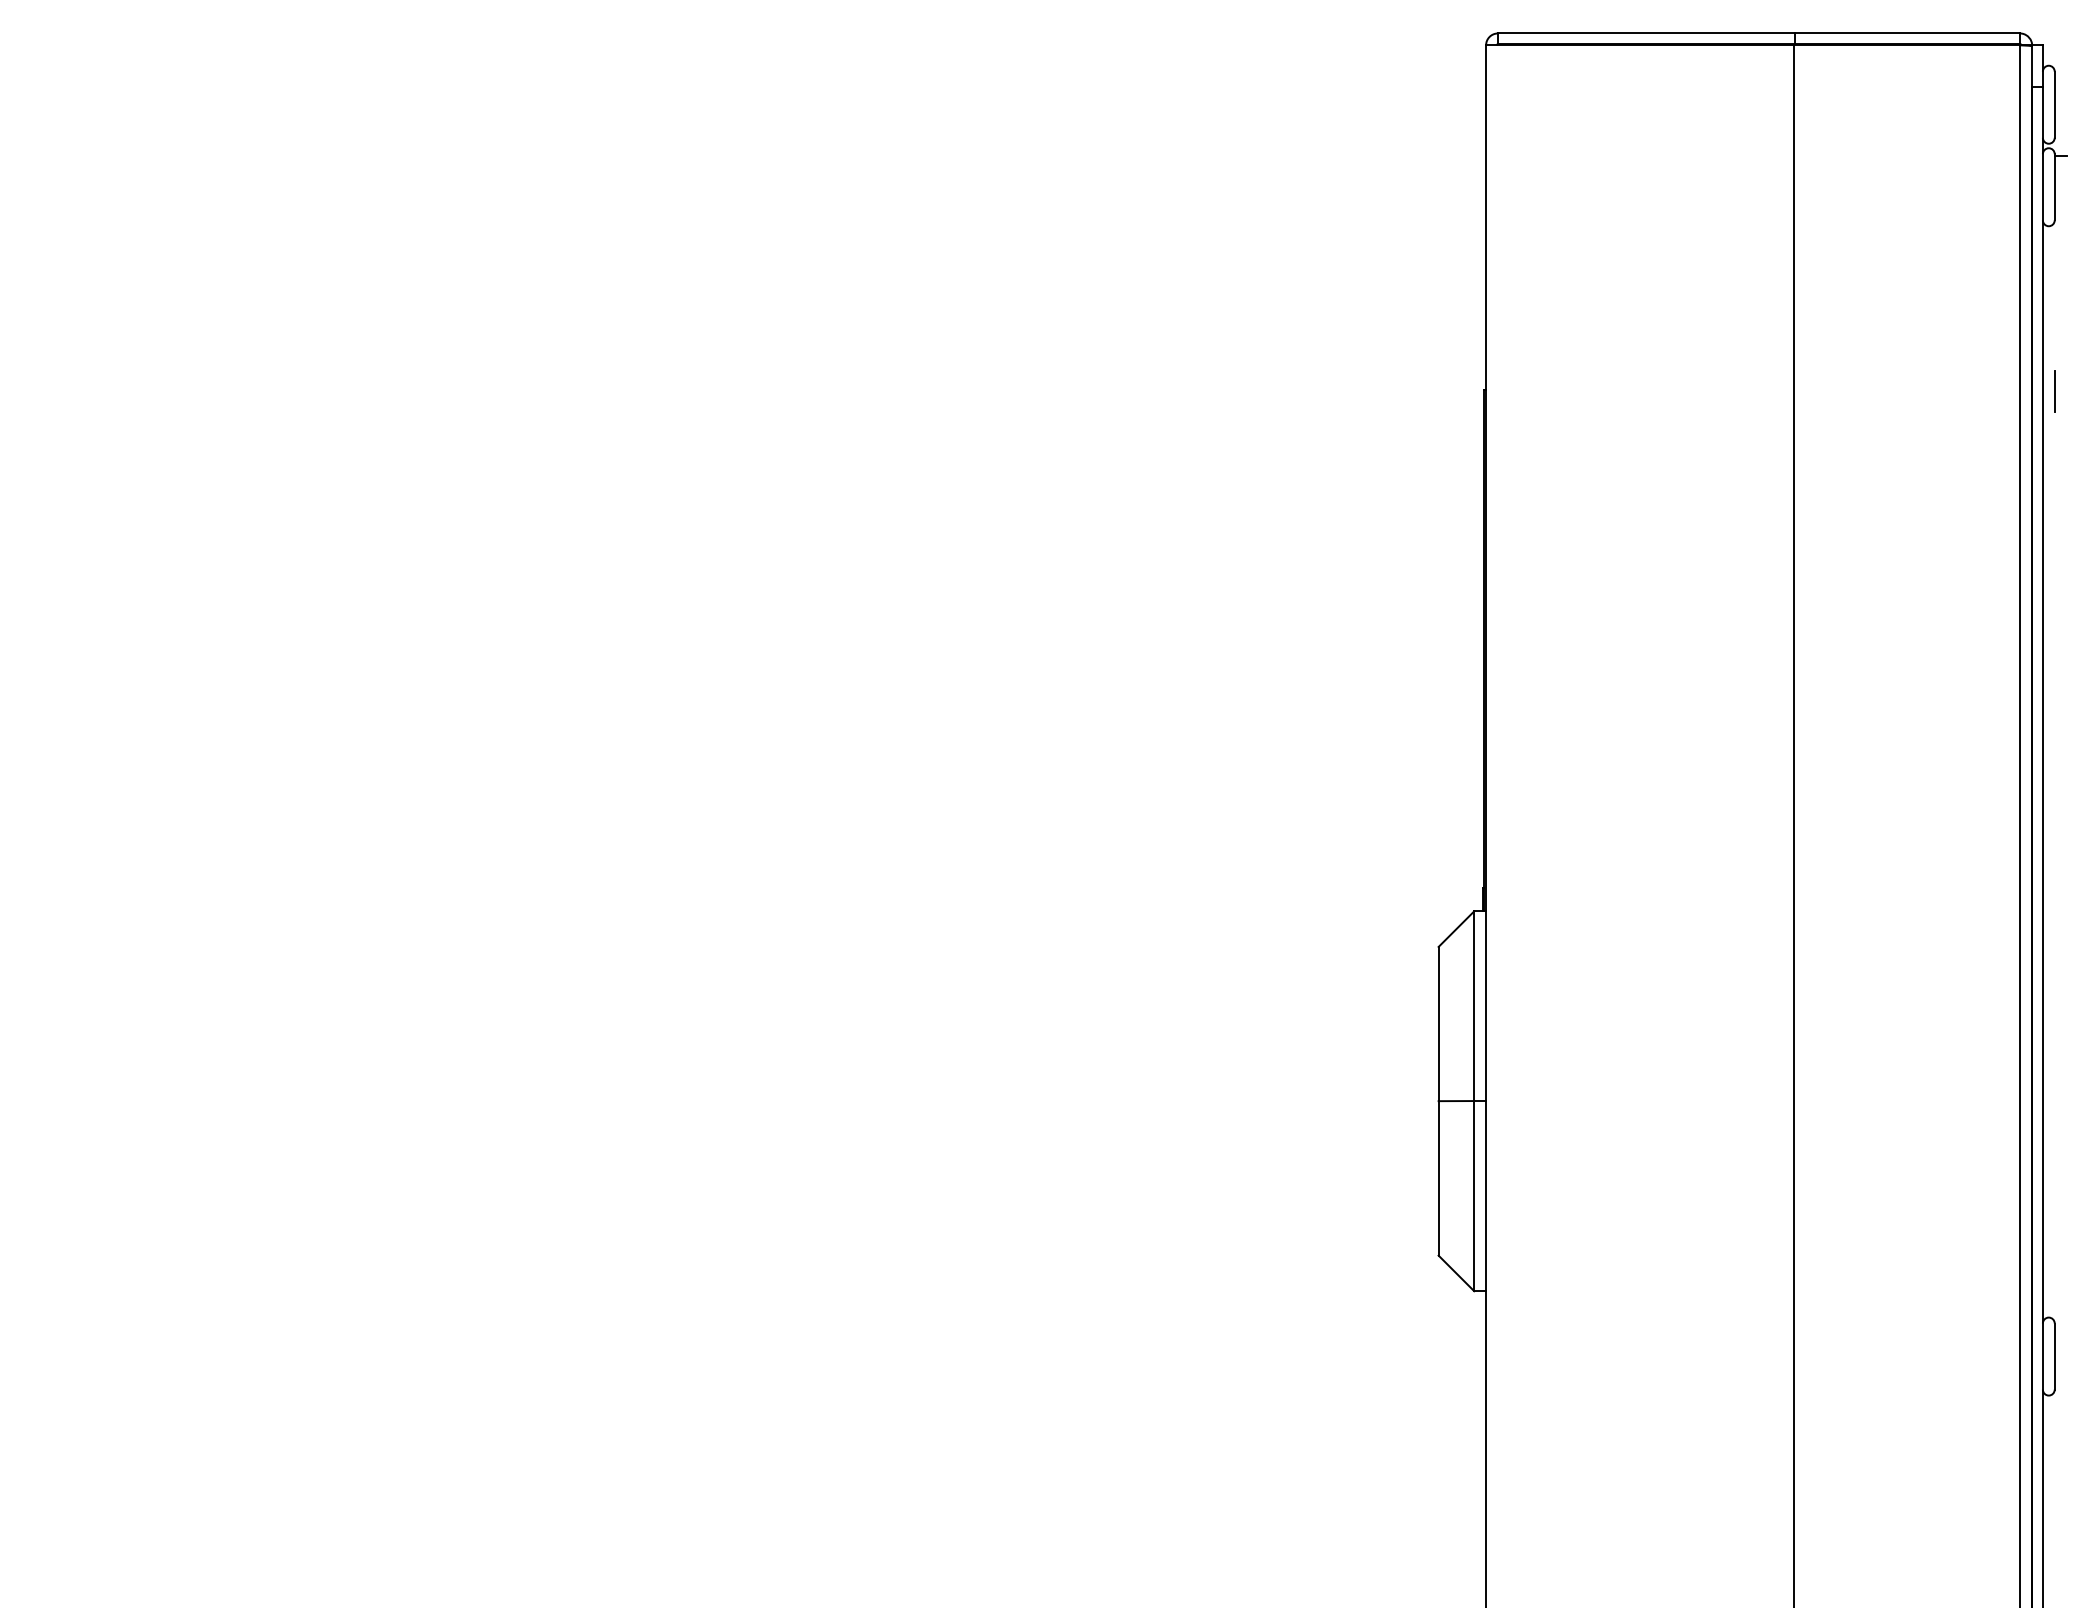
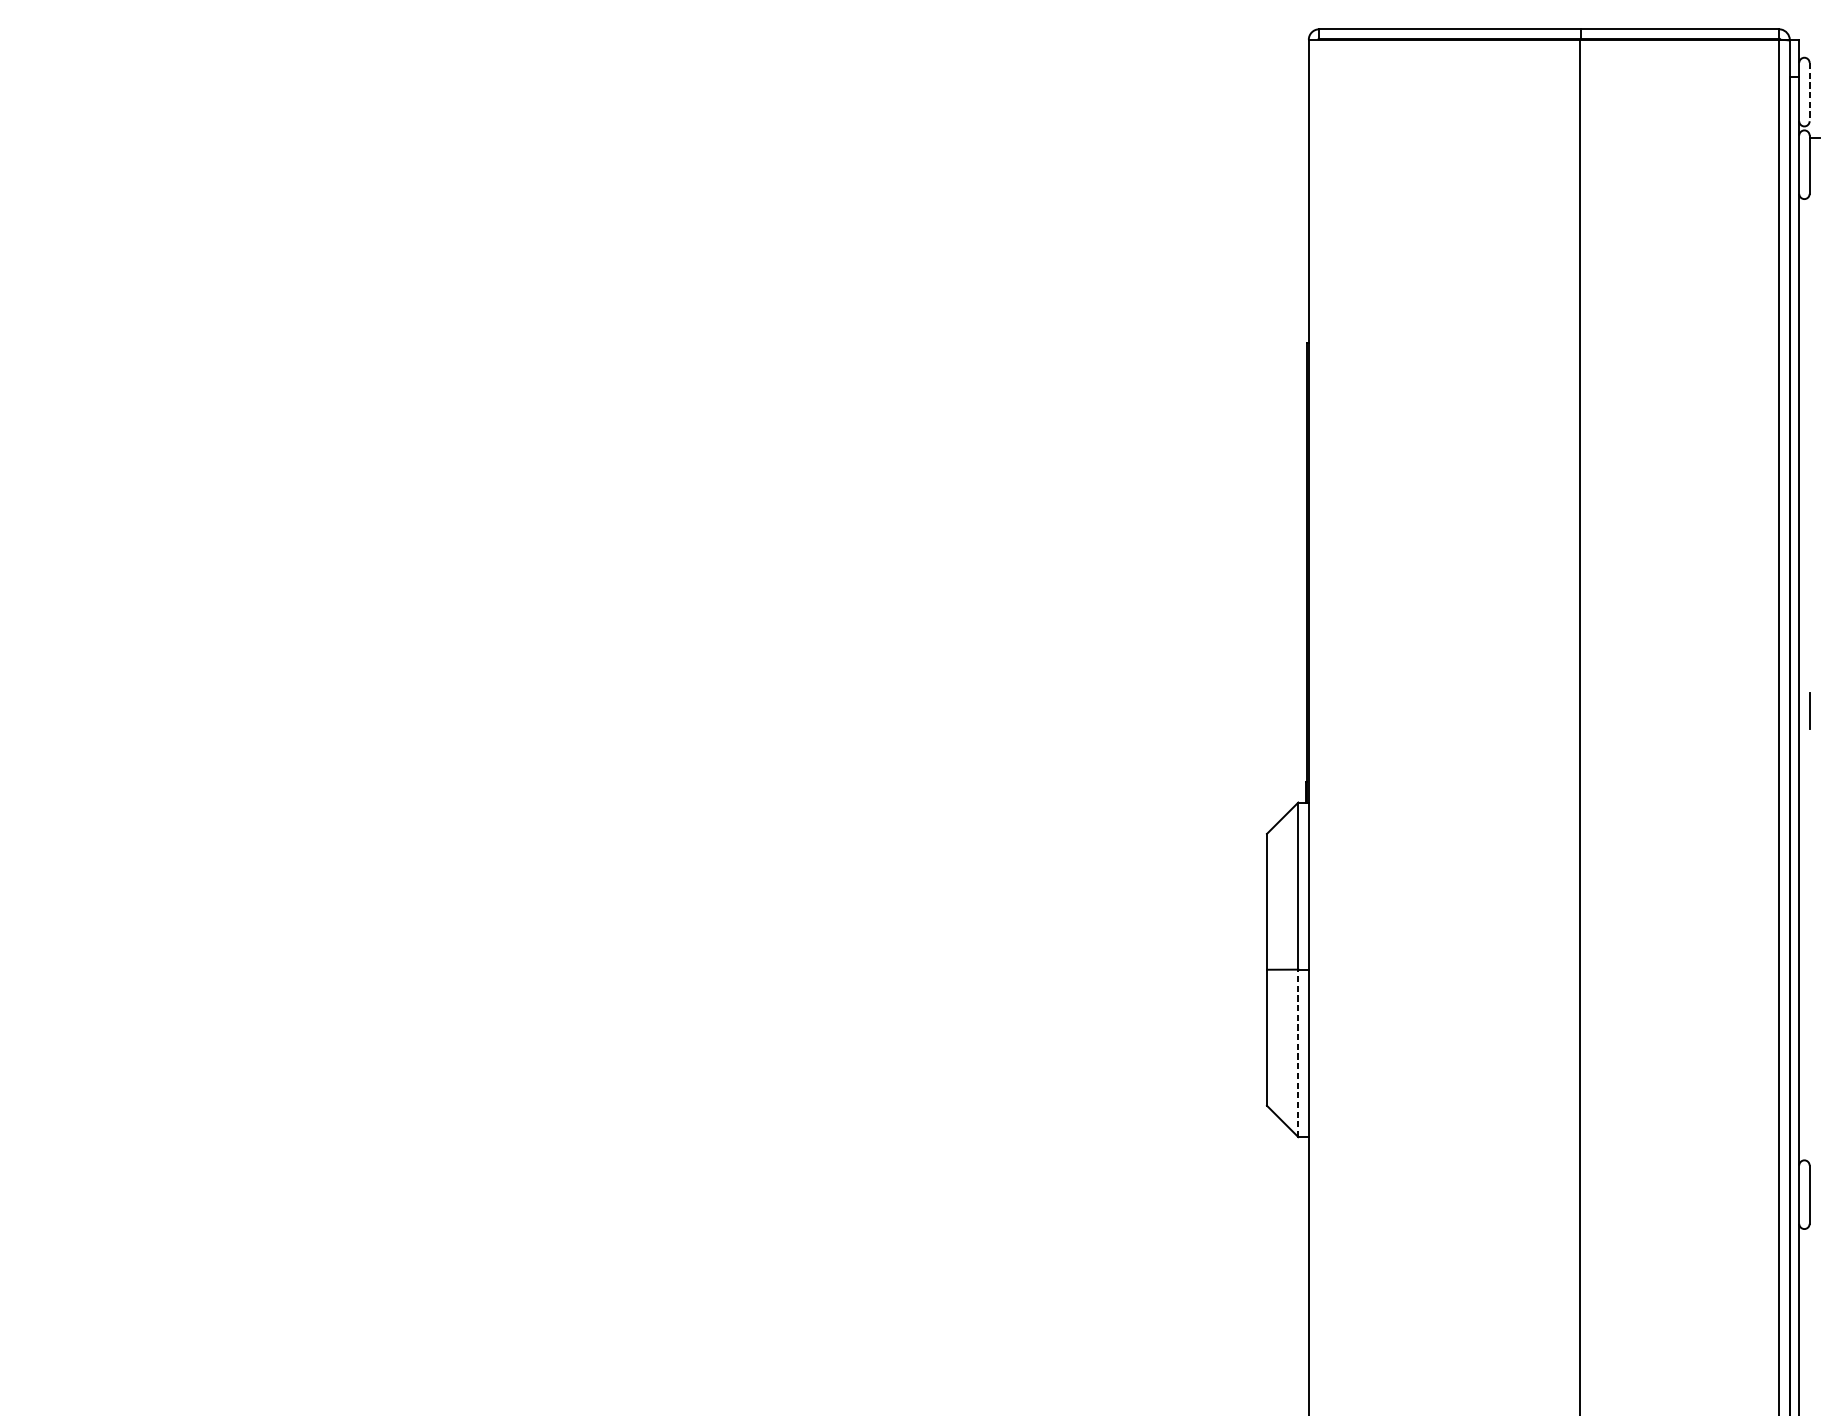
line: (2054, 105) -> (1809, 92), solid -> dashed
line: (2054, 391) -> (1809, 711), moved
line: (1474, 1195) -> (1298, 1052), solid -> dashed

